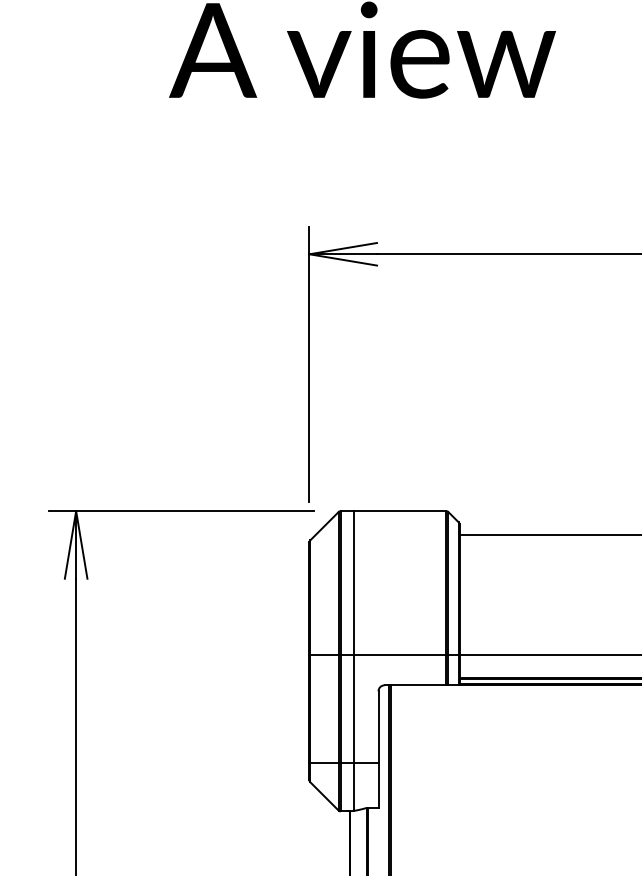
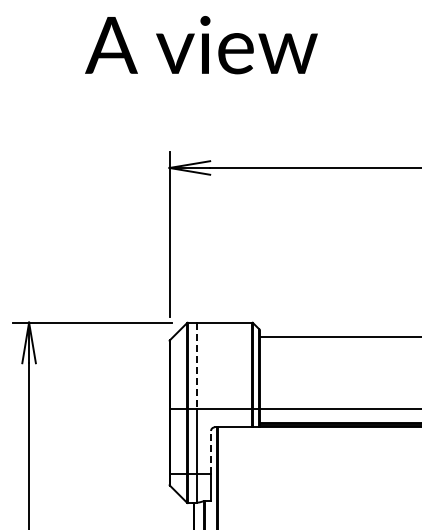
line: (354, 584) -> (196, 366), solid -> dashed
line: (379, 727) -> (211, 452), solid -> dashed

